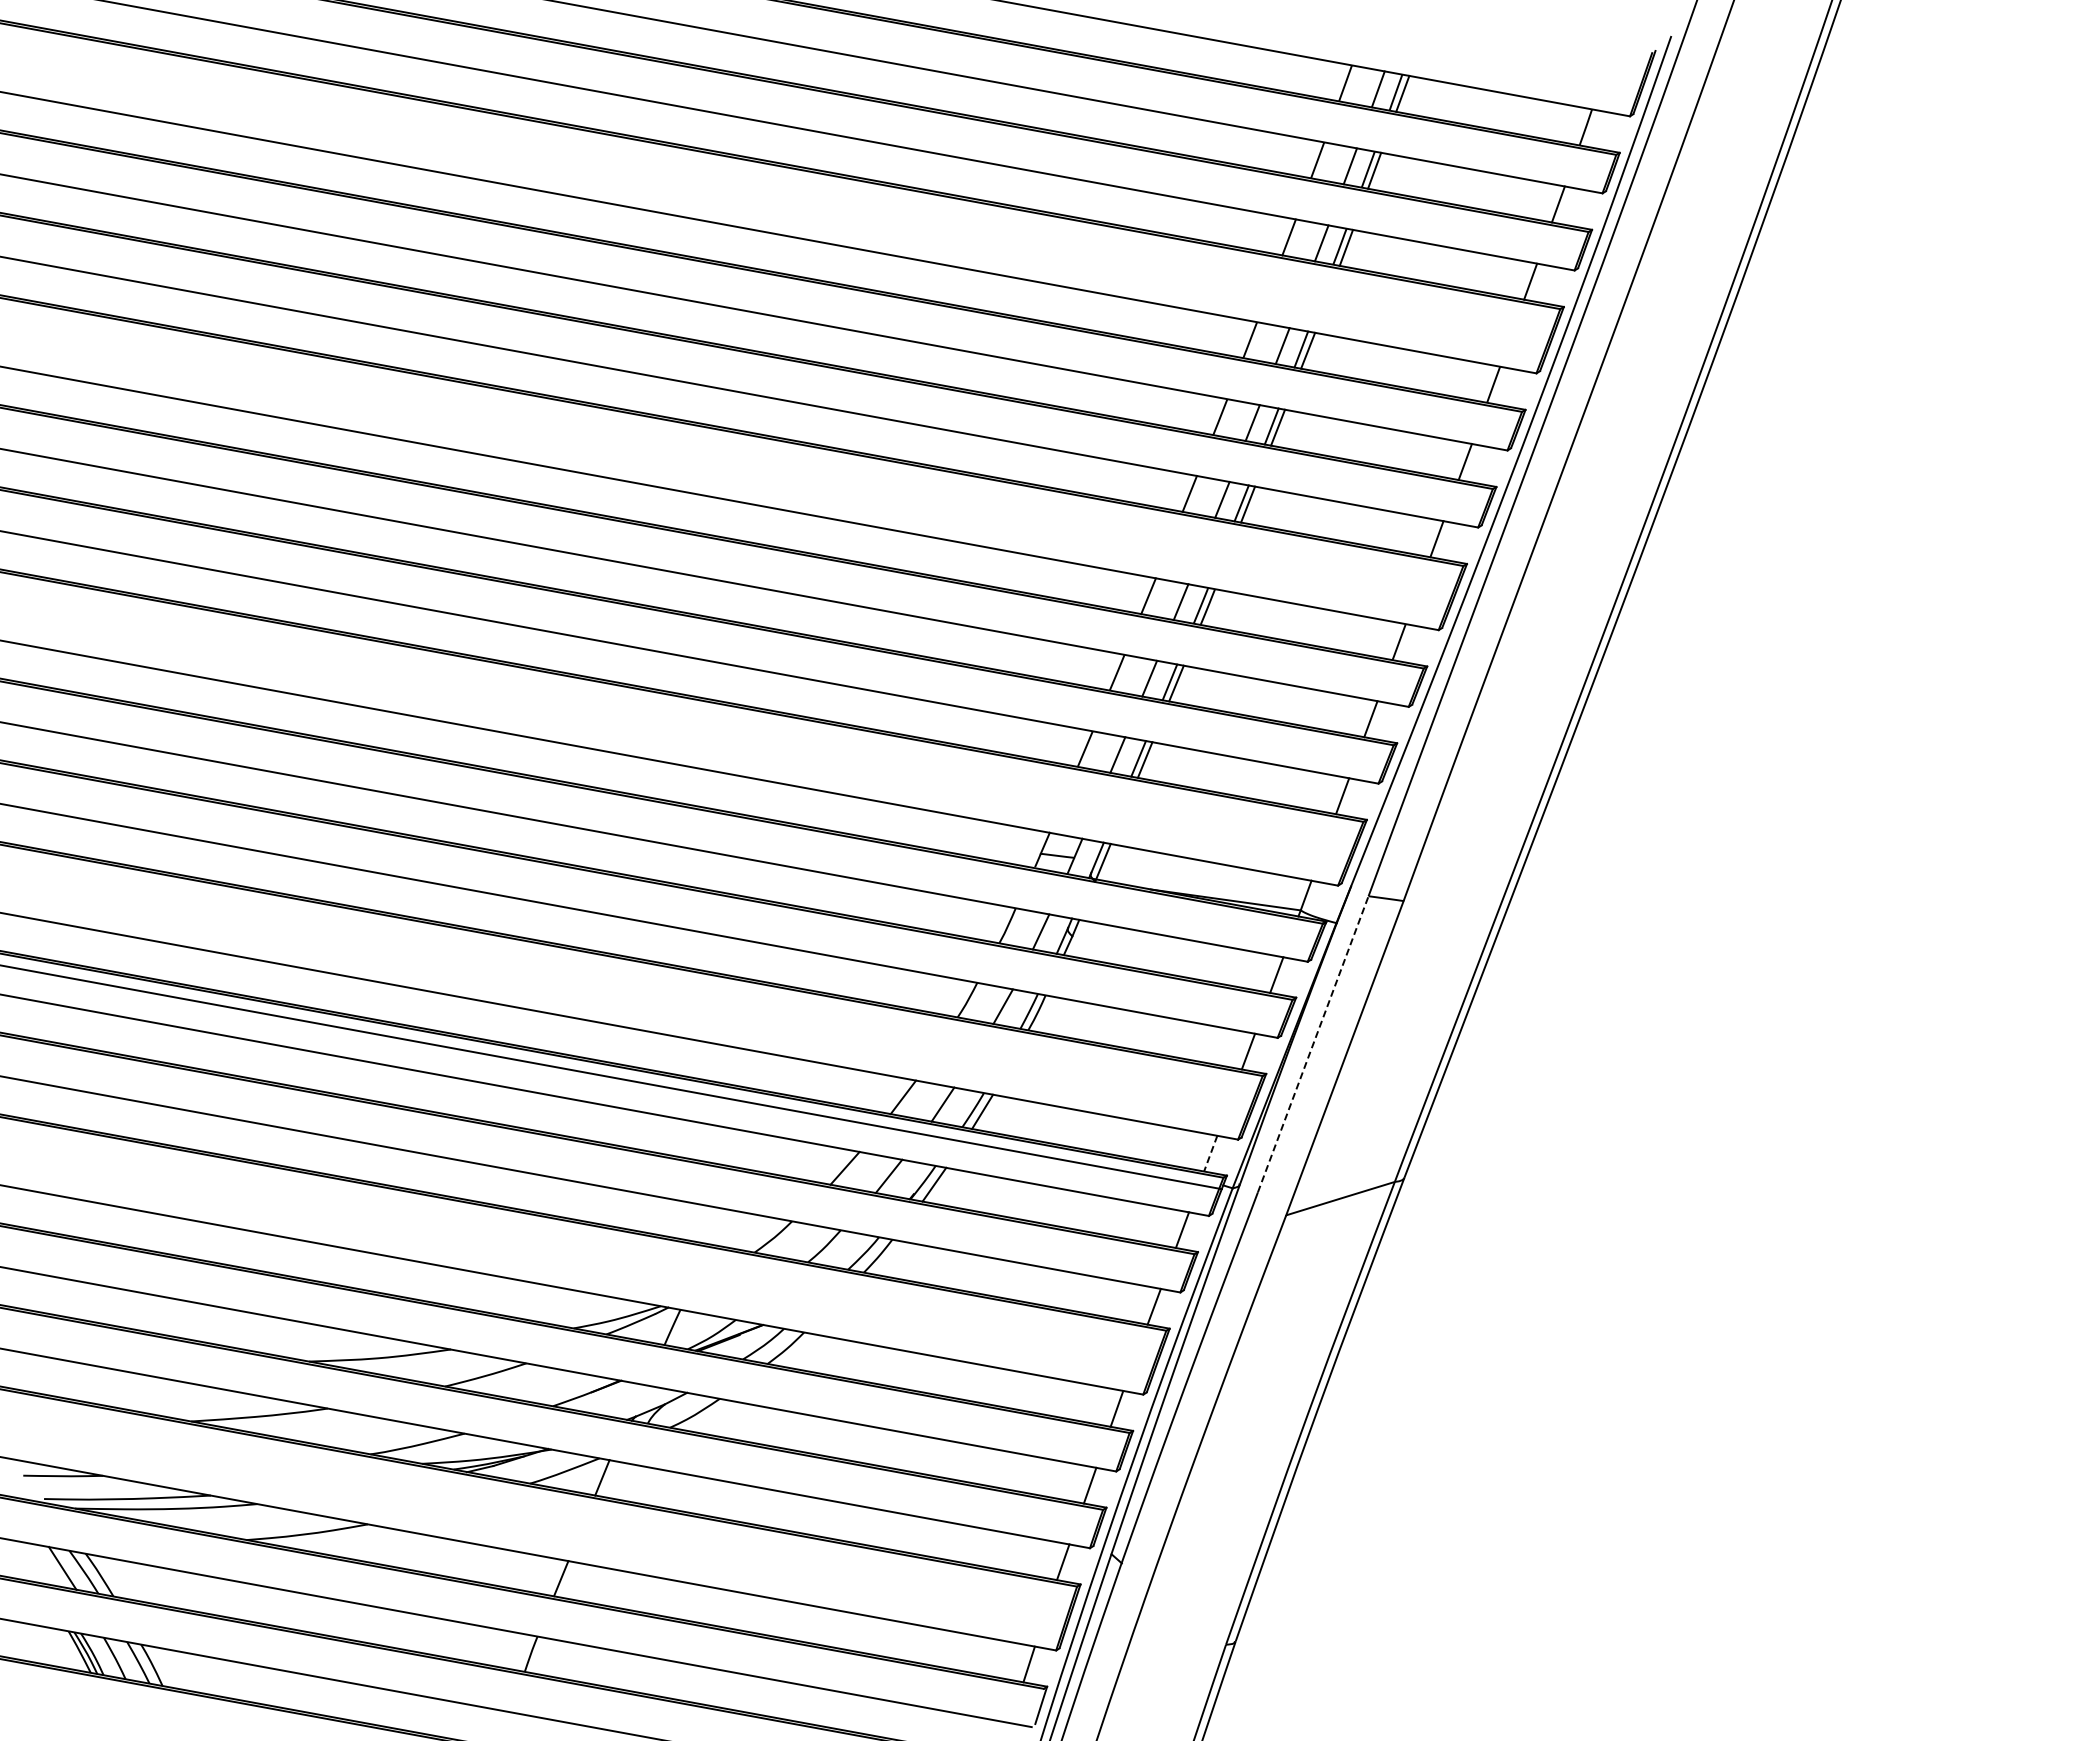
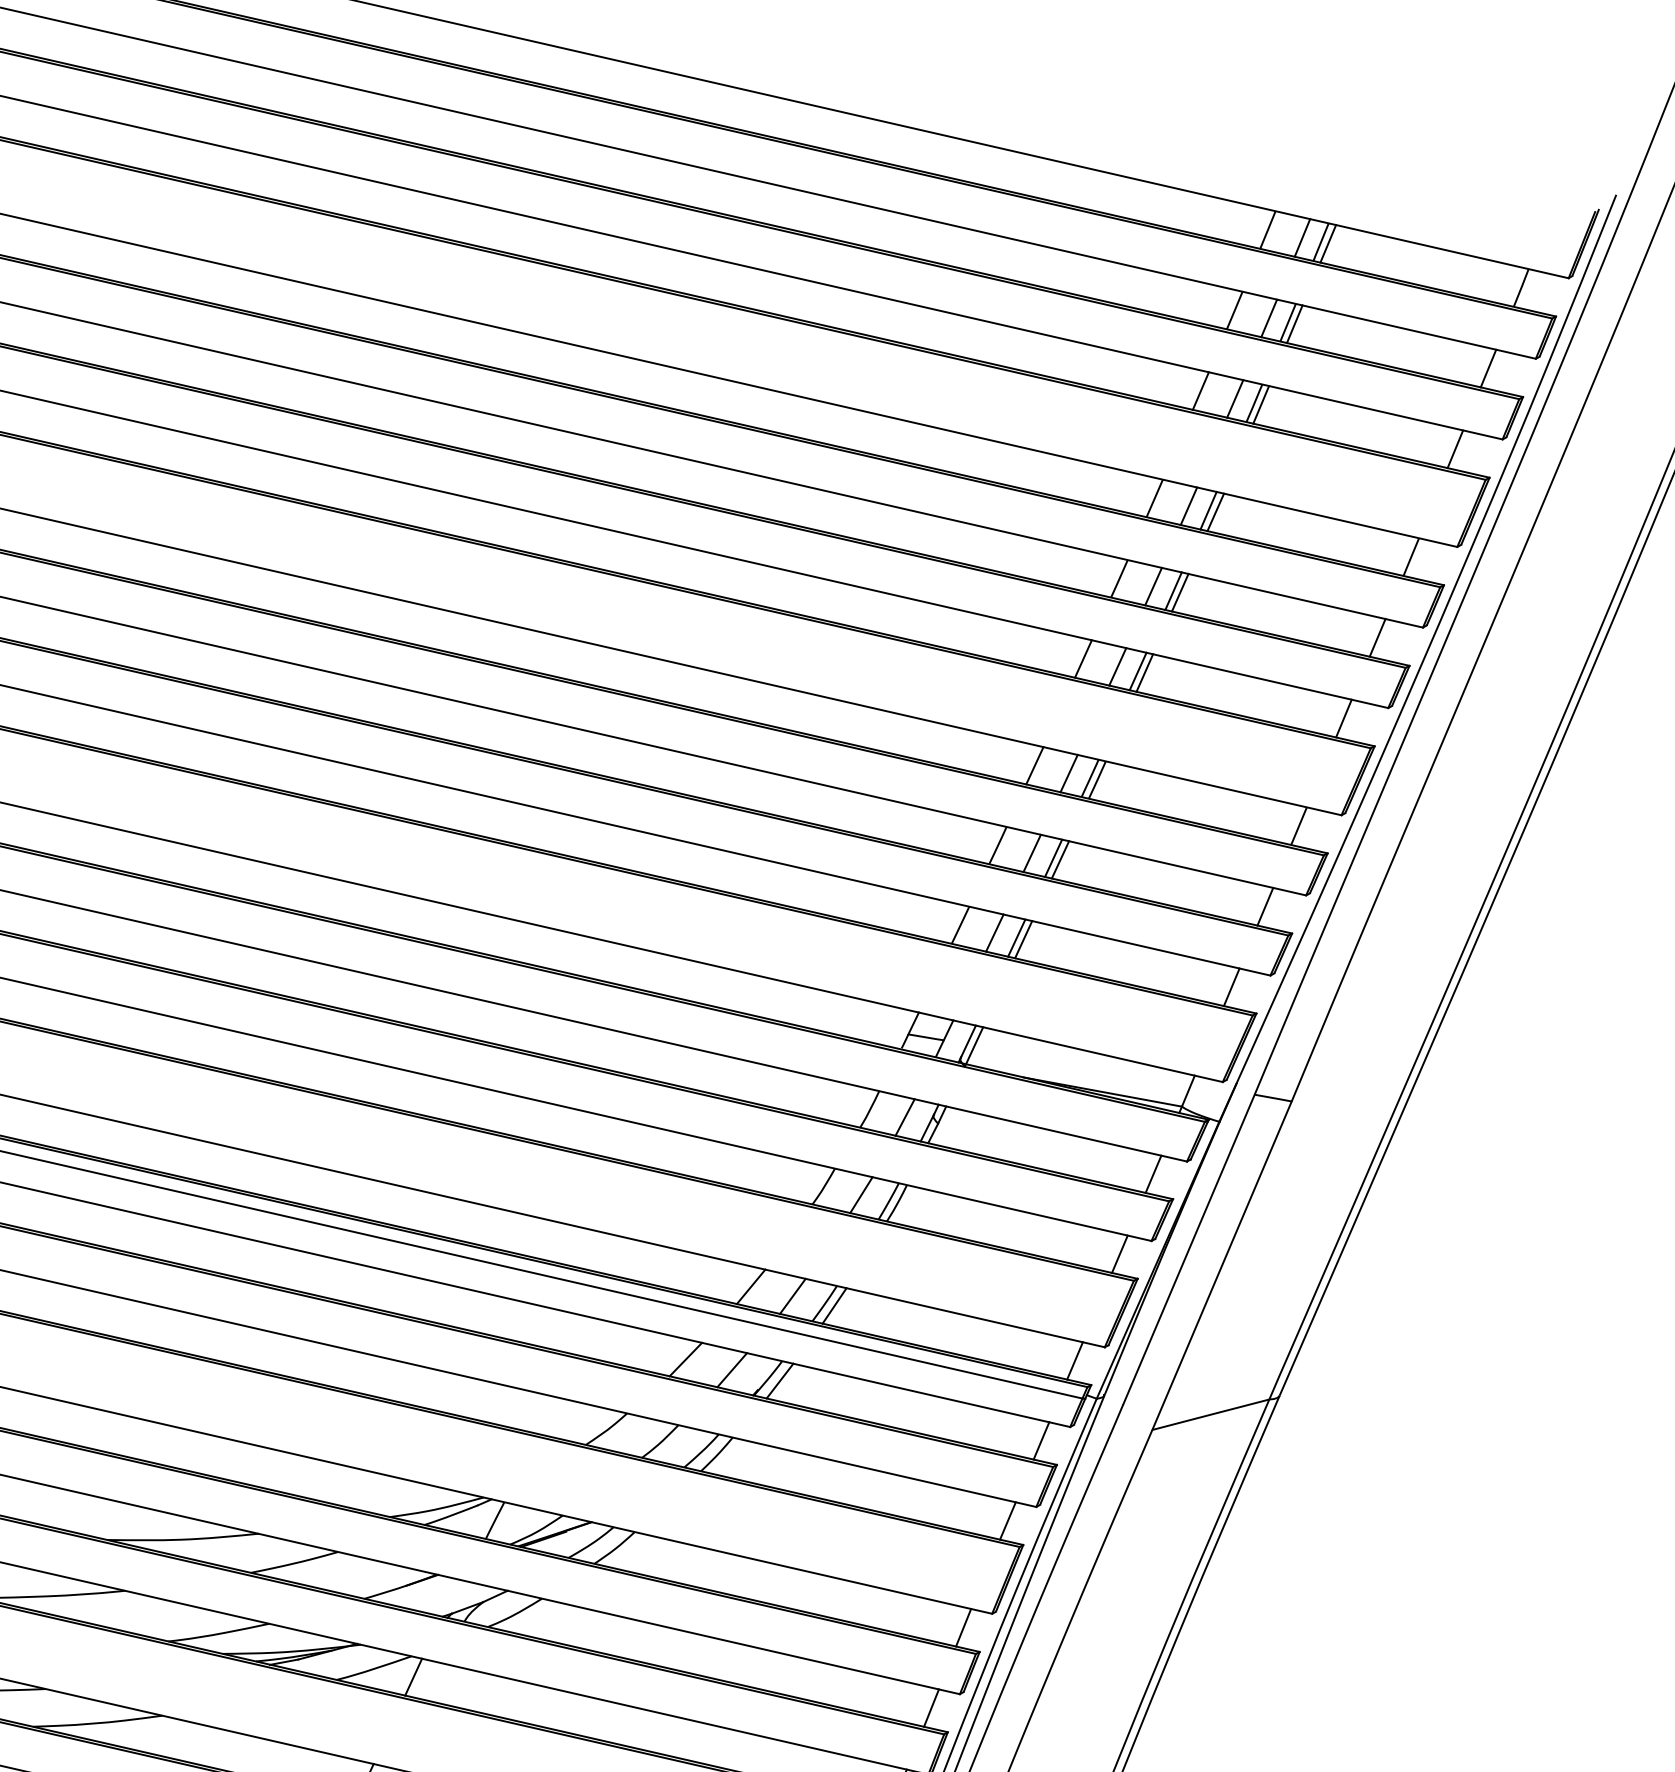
line: (1313, 1043) -> (1189, 1248), dashed -> solid
line: (1210, 1154) -> (1074, 1361), dashed -> solid

